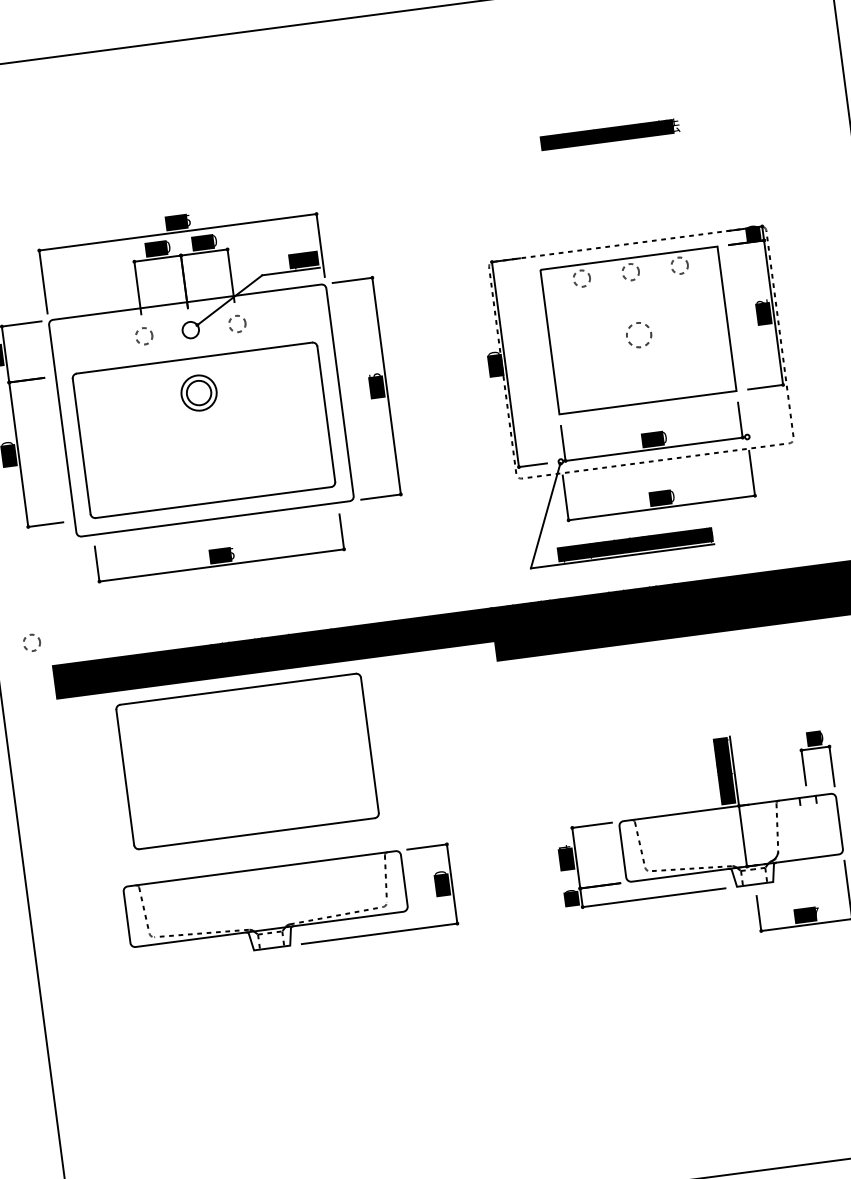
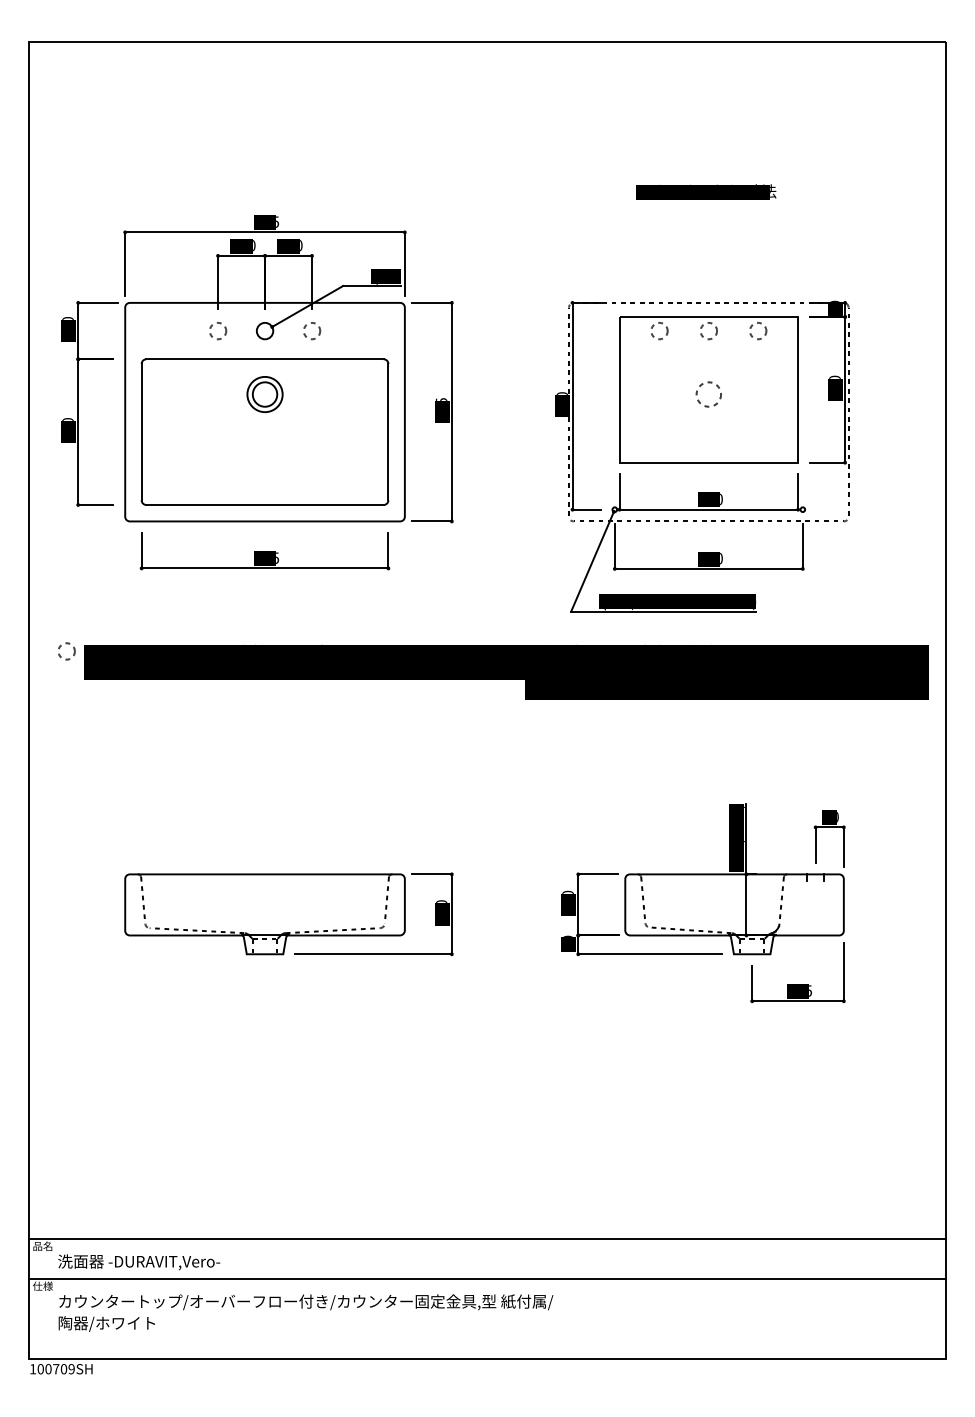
text: (762, 300) -> (835, 376), 332 -> 310
circle: (31, 643) -> (66, 651), moved
part: (246, 760) -> (264, 765), removed
text: (563, 846) -> (567, 891), 174 -> 130
text: (817, 912) -> (810, 990), 197 -> 195

